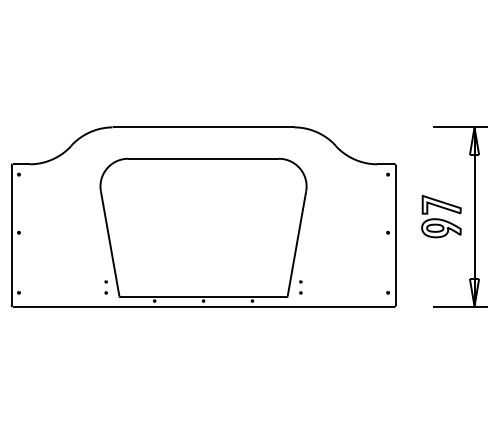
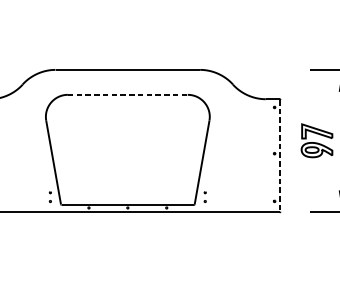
line: (204, 158) -> (128, 94), solid -> dashed
line: (395, 235) -> (280, 155), solid -> dashed

